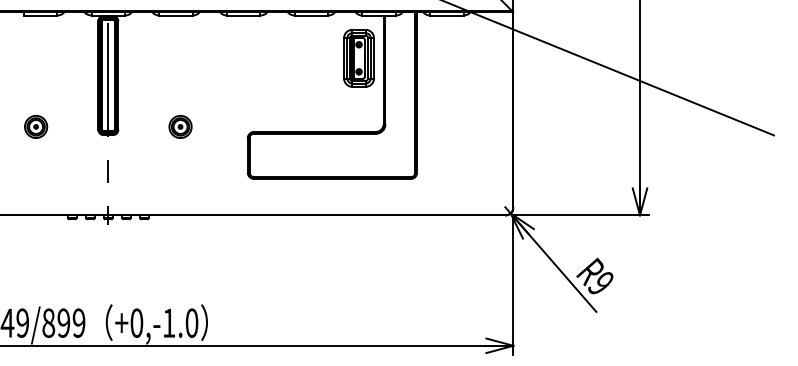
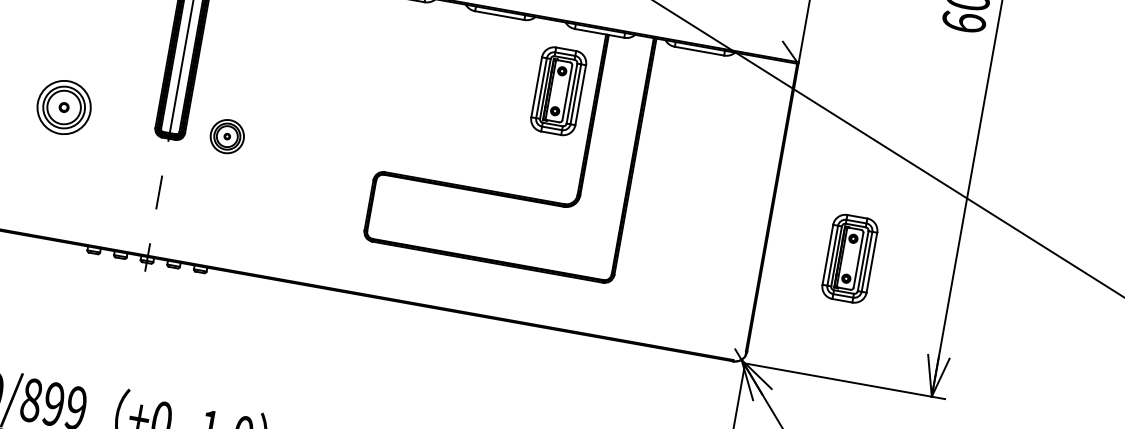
part: (36, 126) -> (65, 107), size x1.6
part: (180, 126) -> (227, 135), moved
part: (569, 134) -> (849, 258), added

